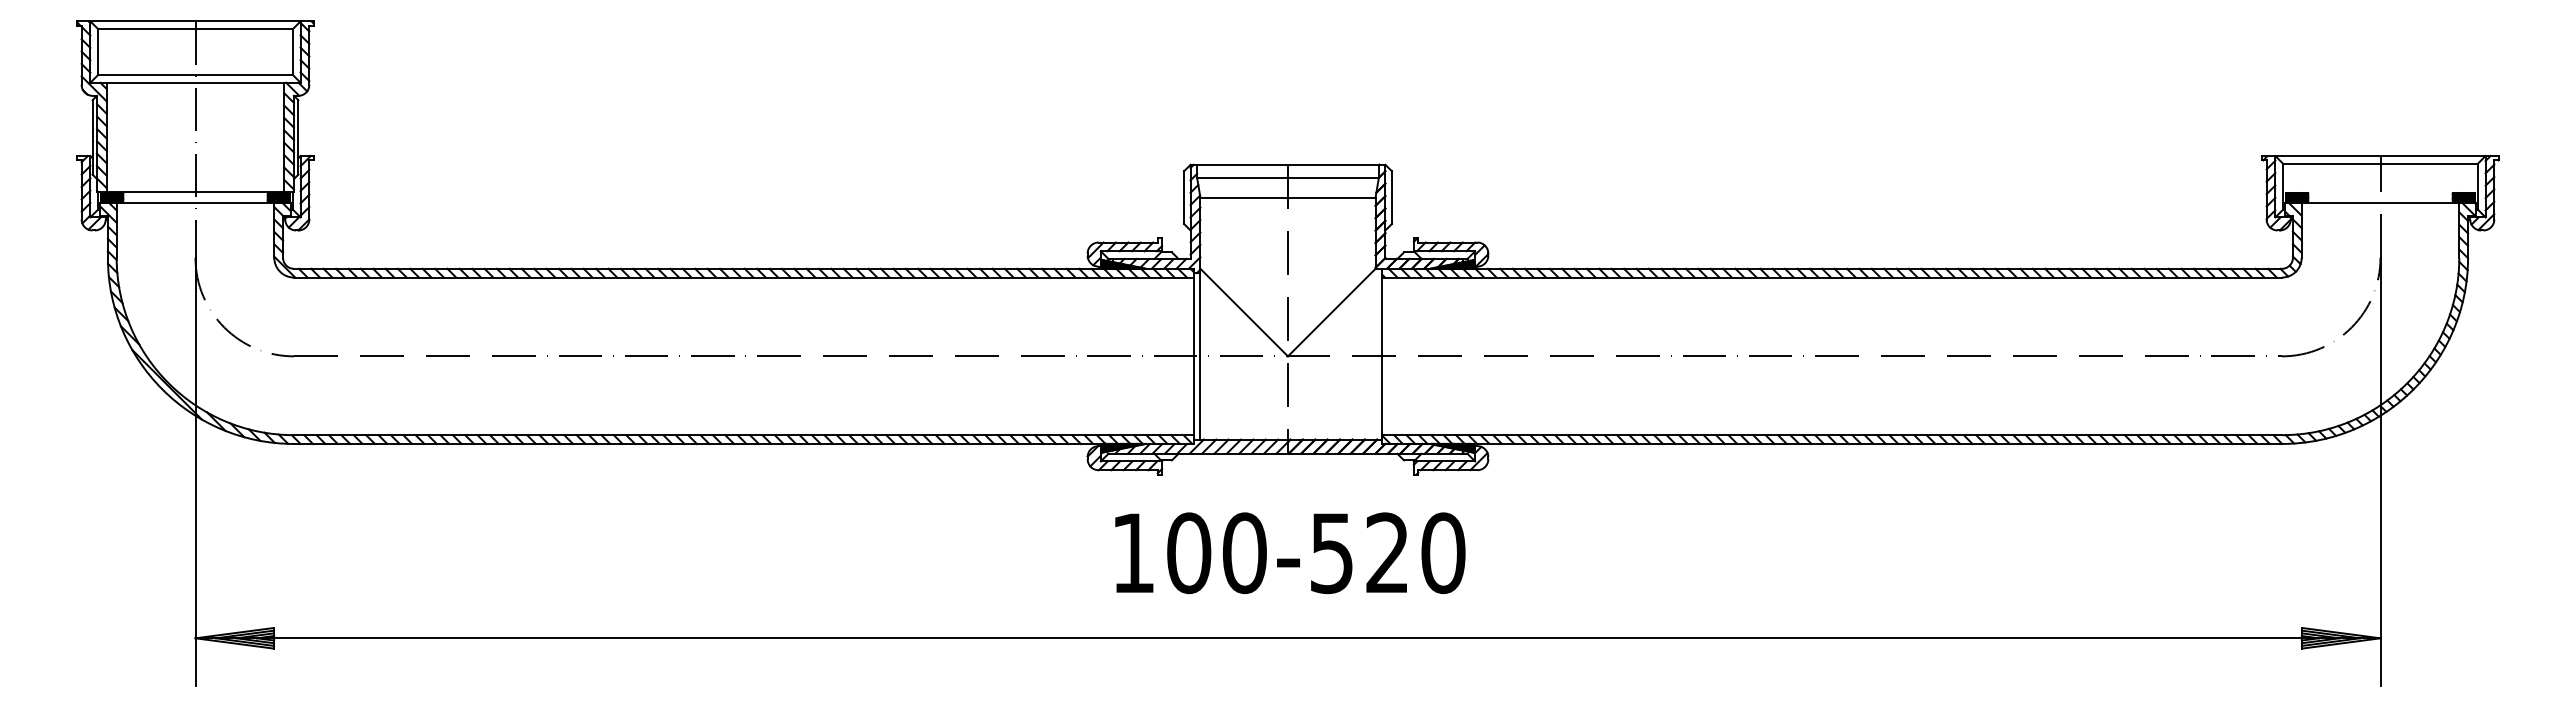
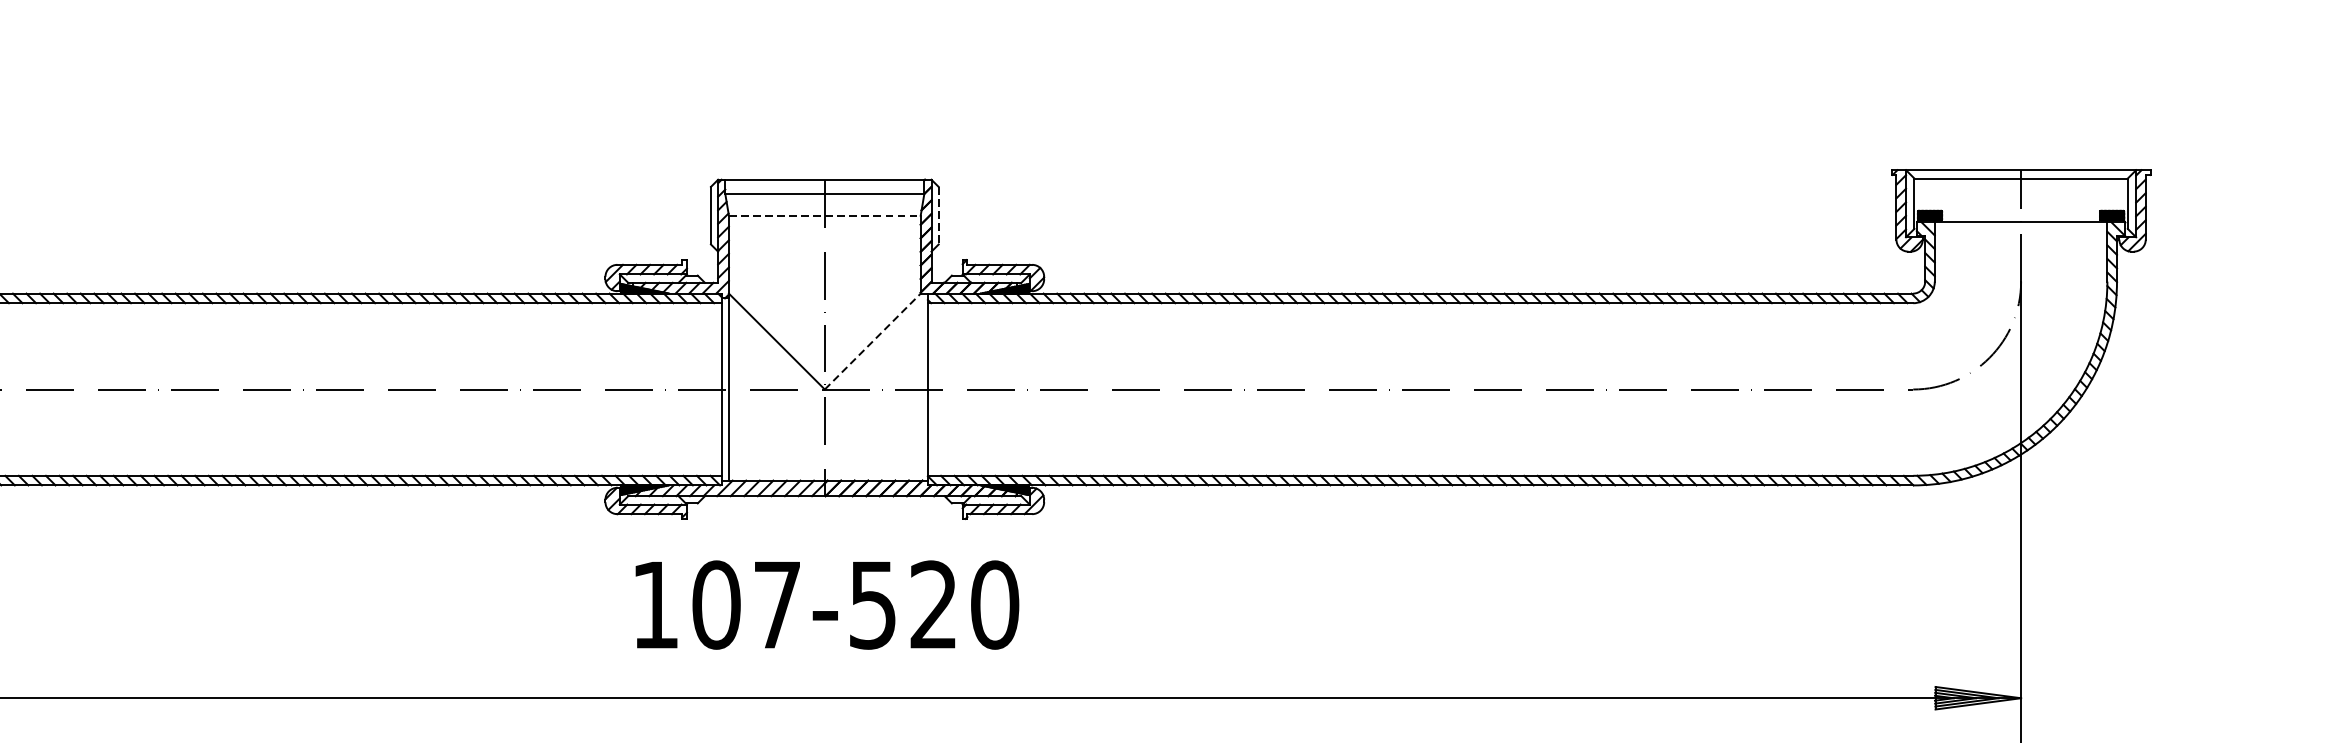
line: (1287, 197) -> (824, 215), solid -> dashed
line: (1391, 198) -> (938, 216), solid -> dashed
line: (1331, 312) -> (872, 341), solid -> dashed
text: (1244, 553) -> (777, 605), 100-520 -> 107-520

